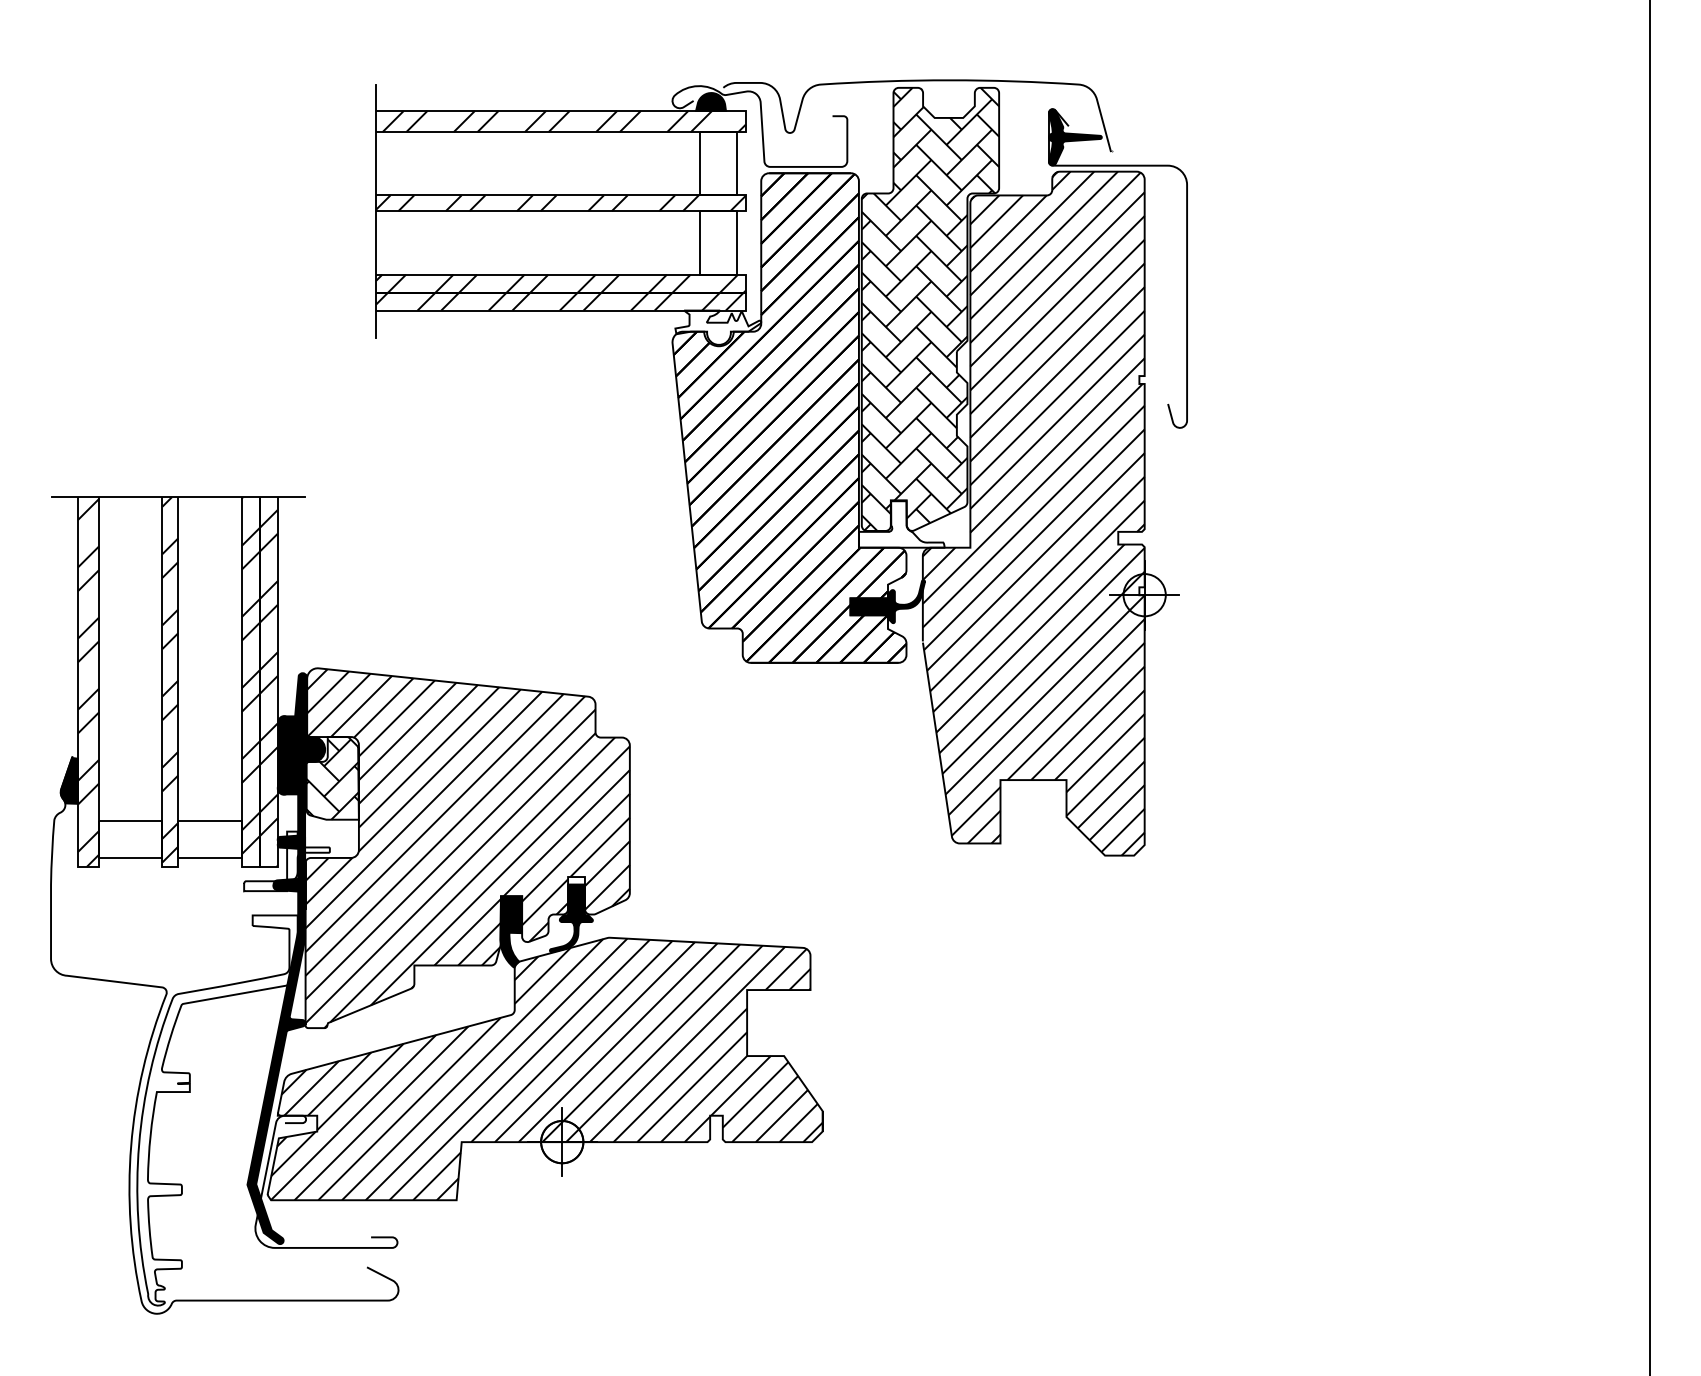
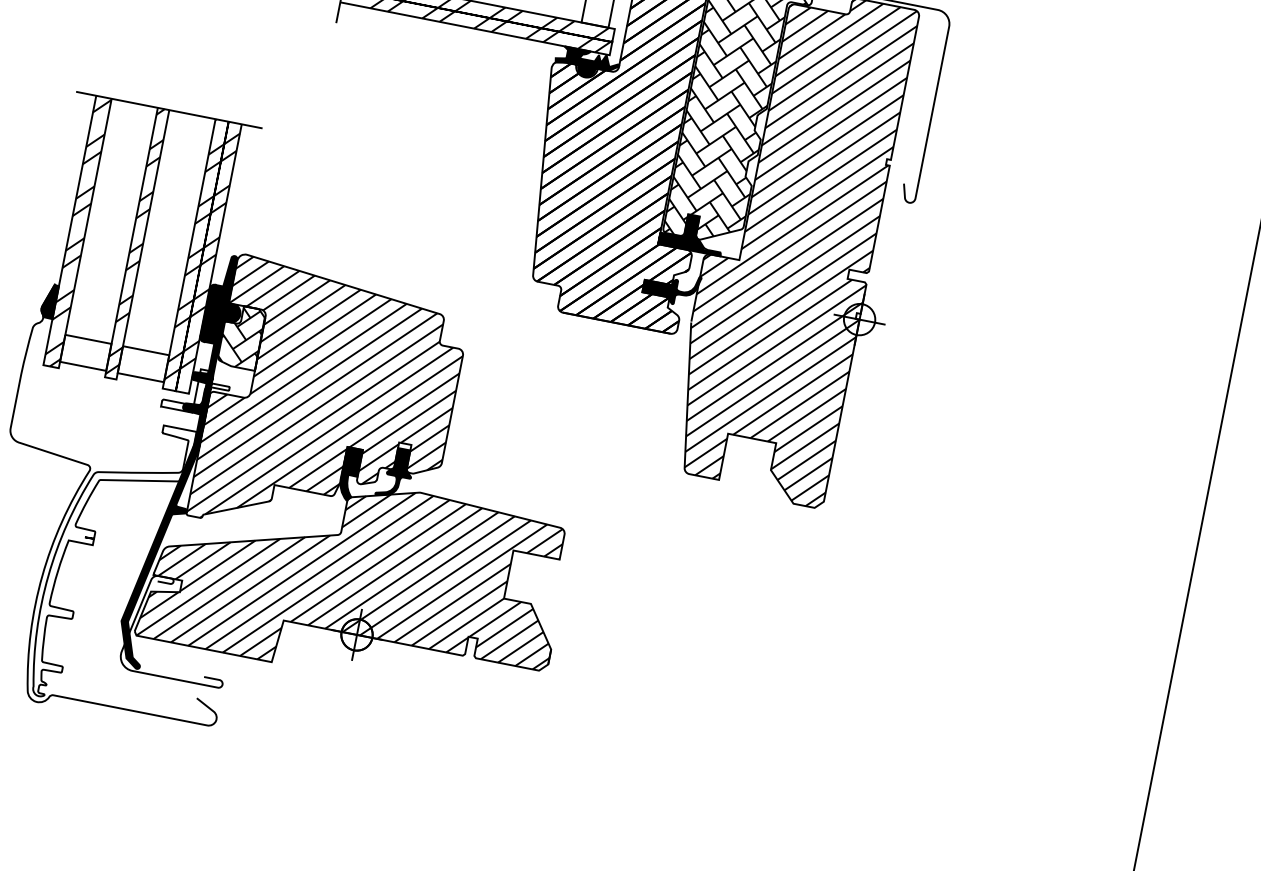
fill: (718, 327) -> (587, 63), added
fill: (901, 524) -> (692, 233), added

